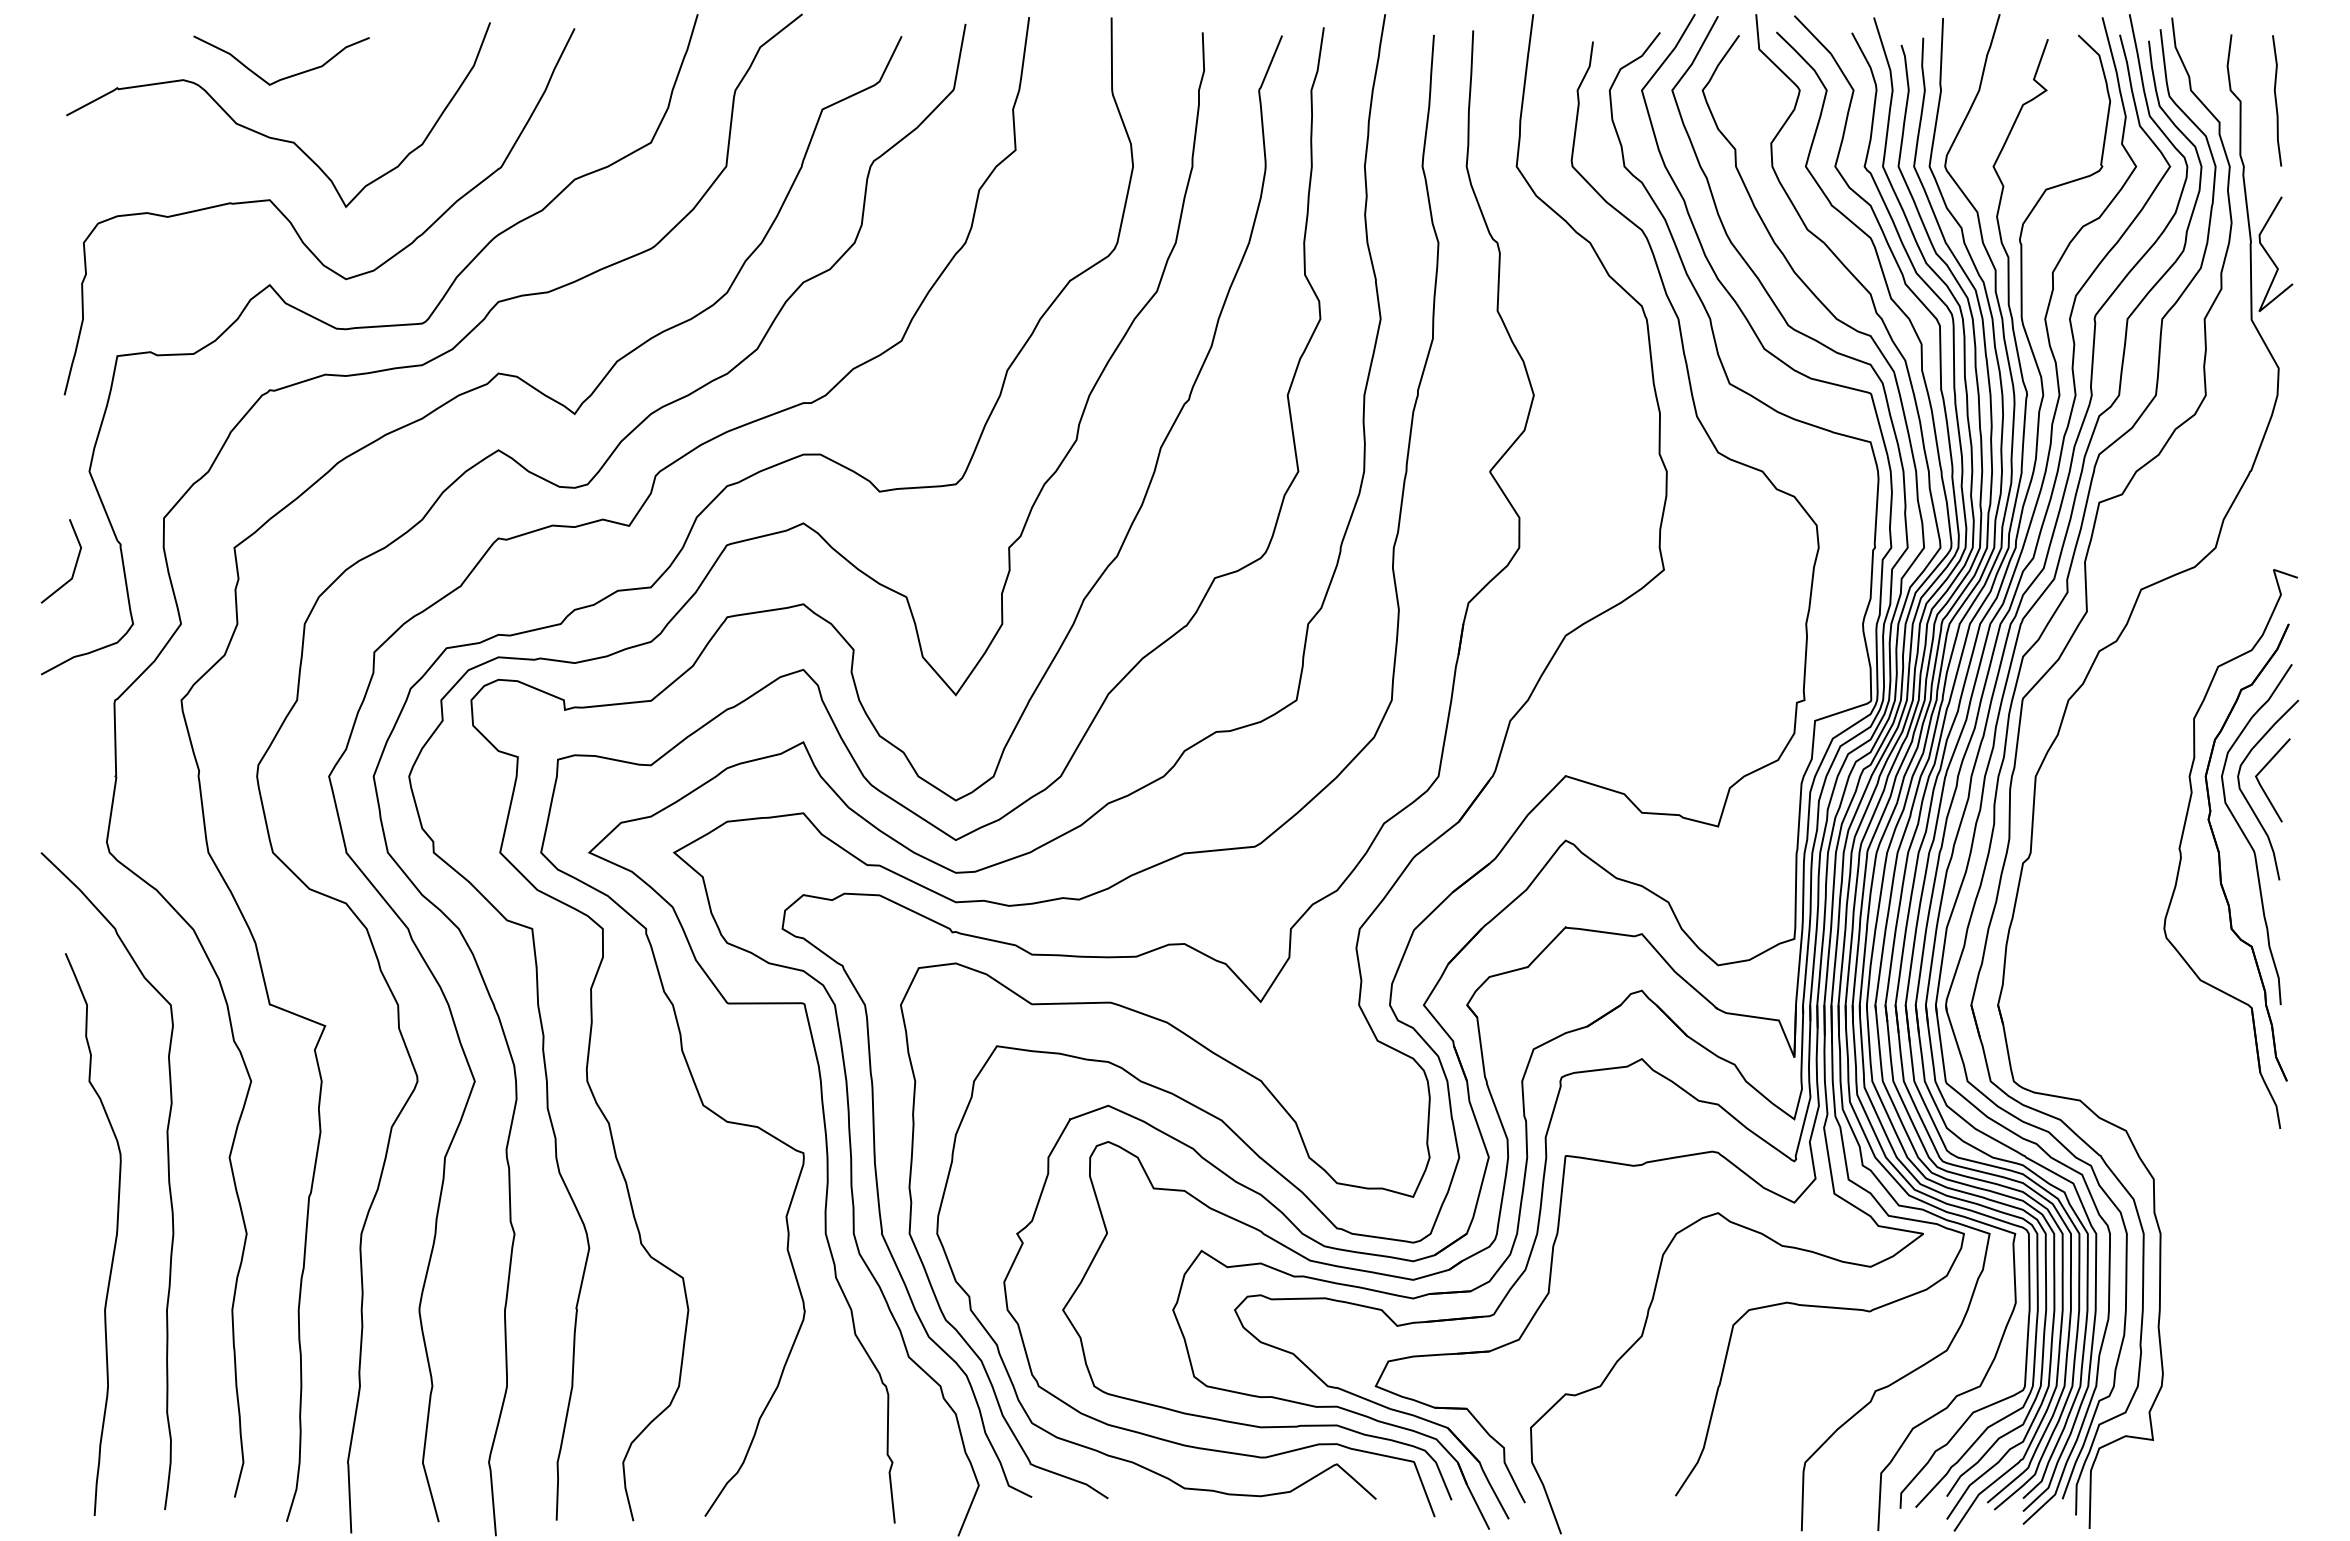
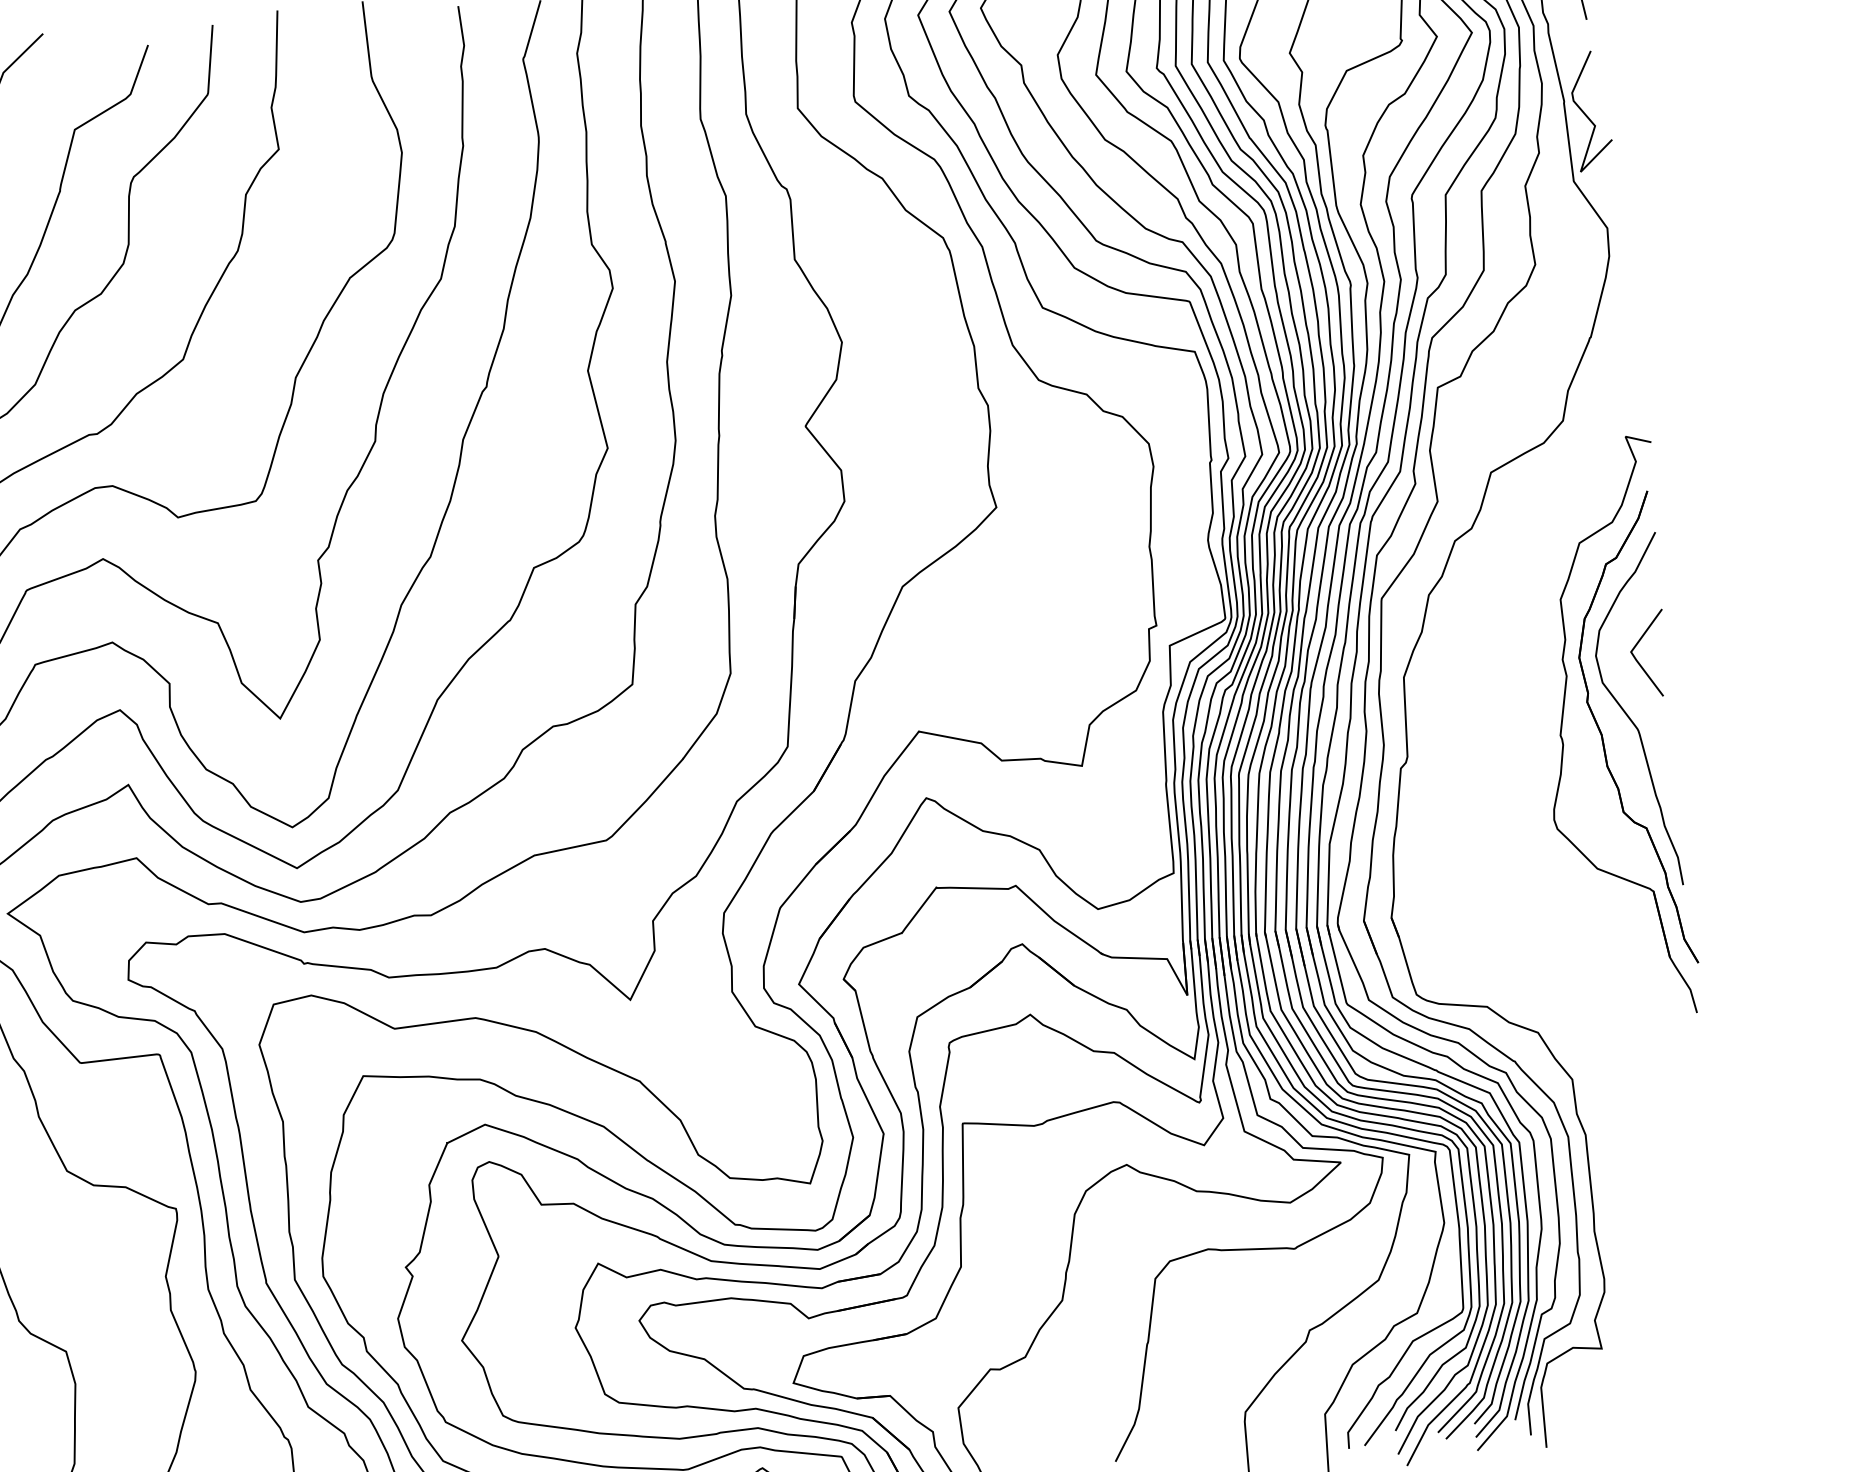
curve: (2247, 799) -> (1625, 676), removed

